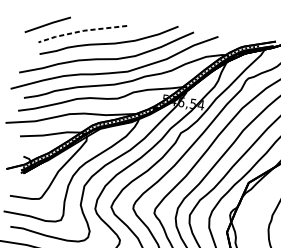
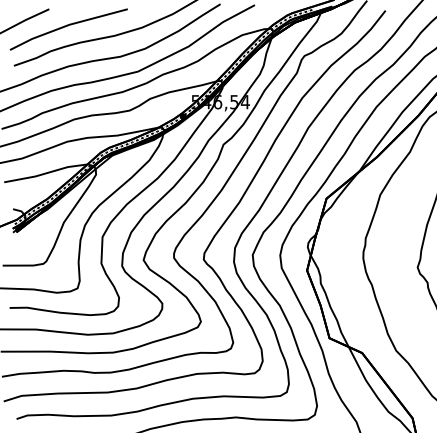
line: (82, 31) -> (67, 25), dashed -> solid

